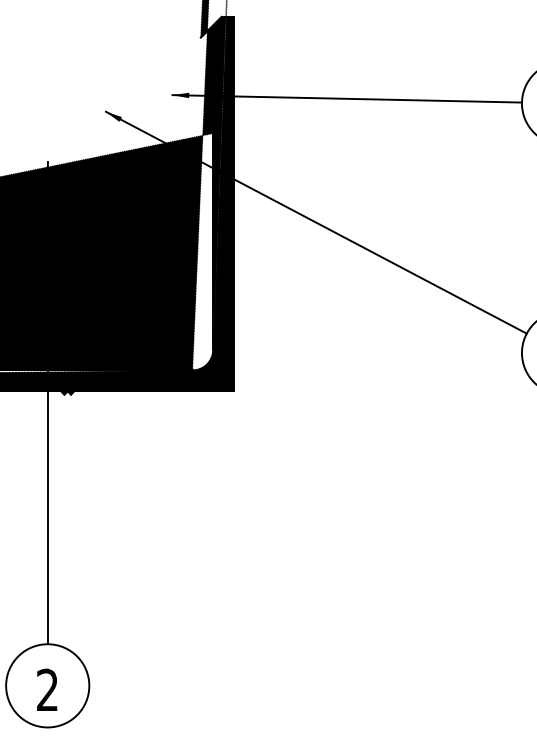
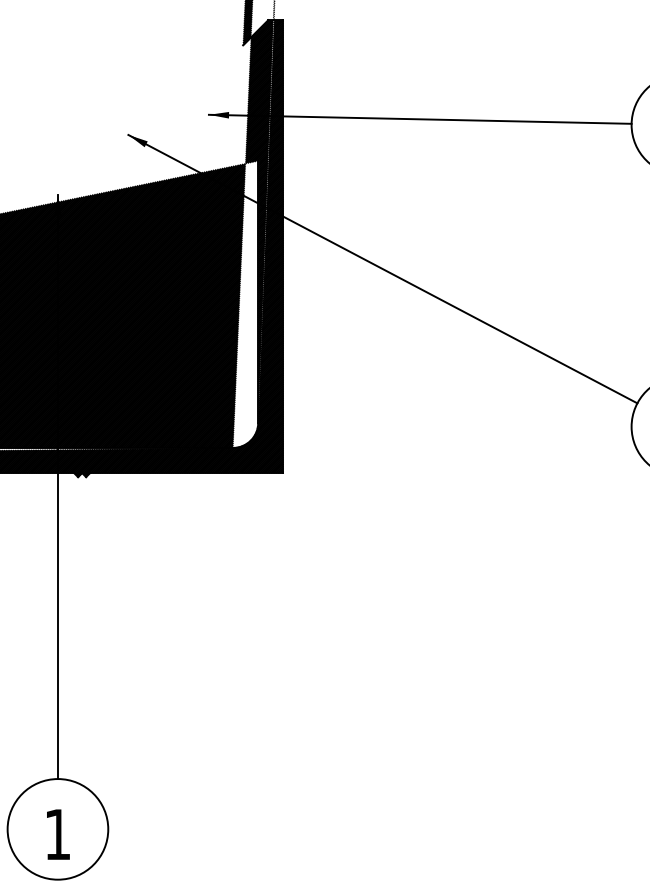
text: (47, 689) -> (57, 833), 2 -> 1

